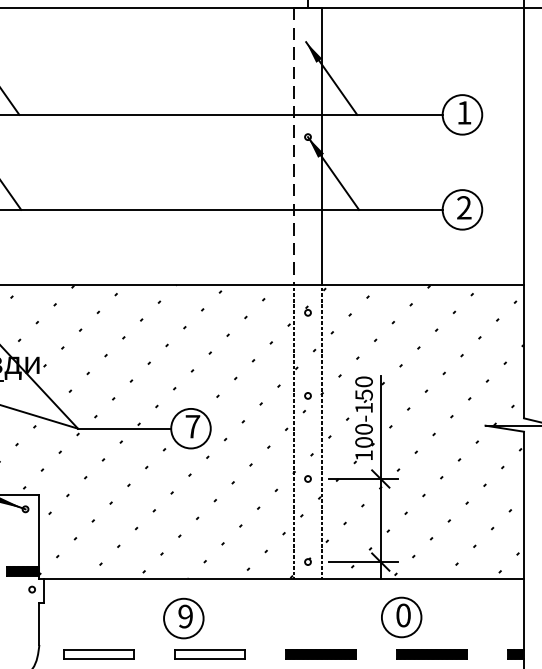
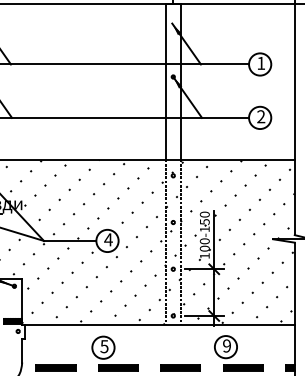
line: (294, 146) -> (165, 82), dashed -> solid
text: (192, 426) -> (108, 239), 7 -> 4
text: (404, 614) -> (227, 345), 0 -> 9
text: (185, 616) -> (104, 346), 9 -> 5
hatch: (98, 653) -> (55, 367), added
hatch: (208, 653) -> (117, 367), added

